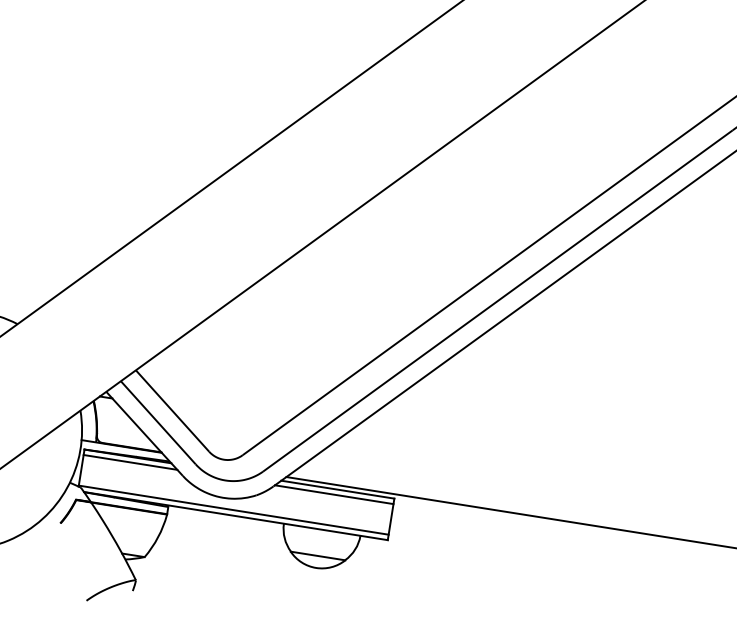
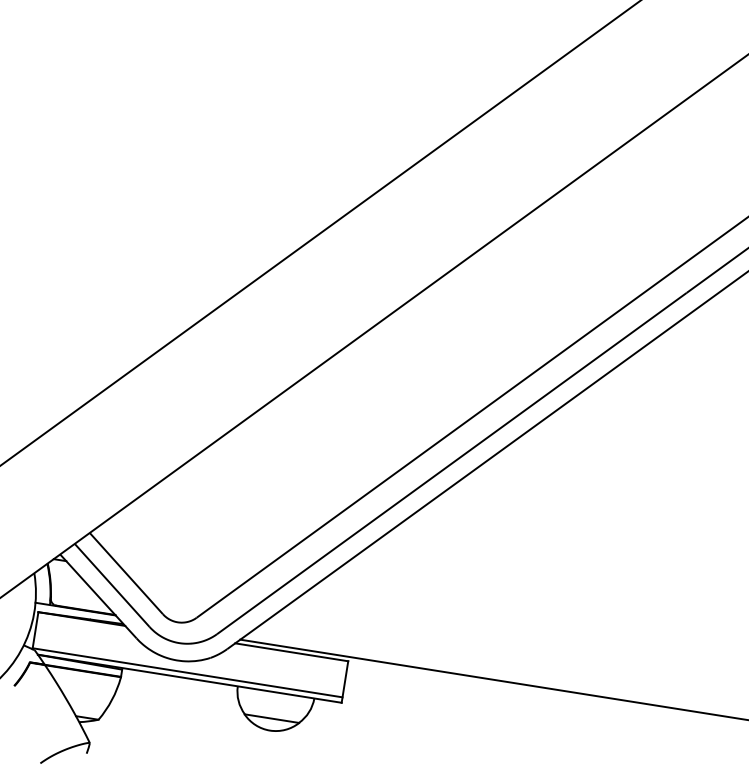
line: (130, 461) -> (84, 624), removed
line: (333, 493) -> (287, 656), removed

